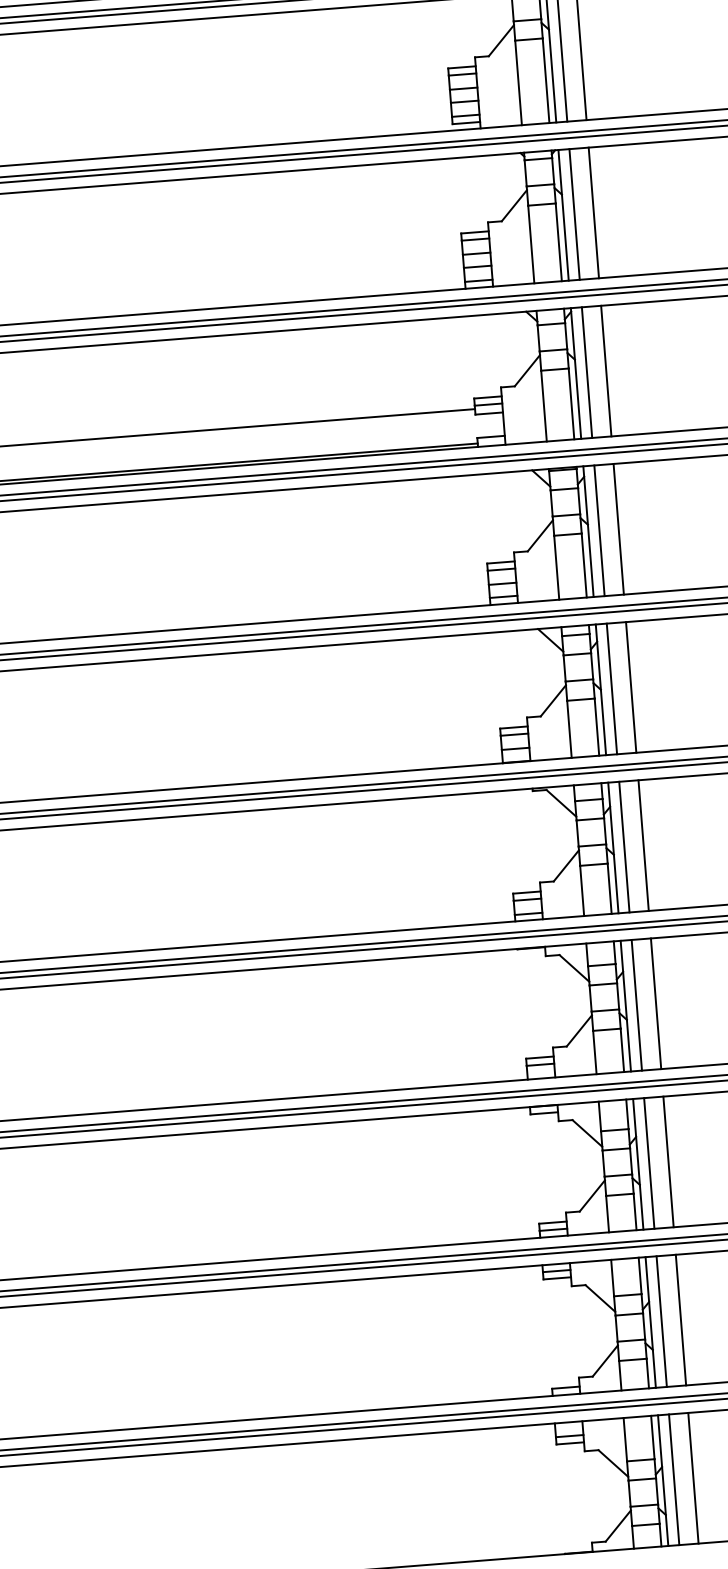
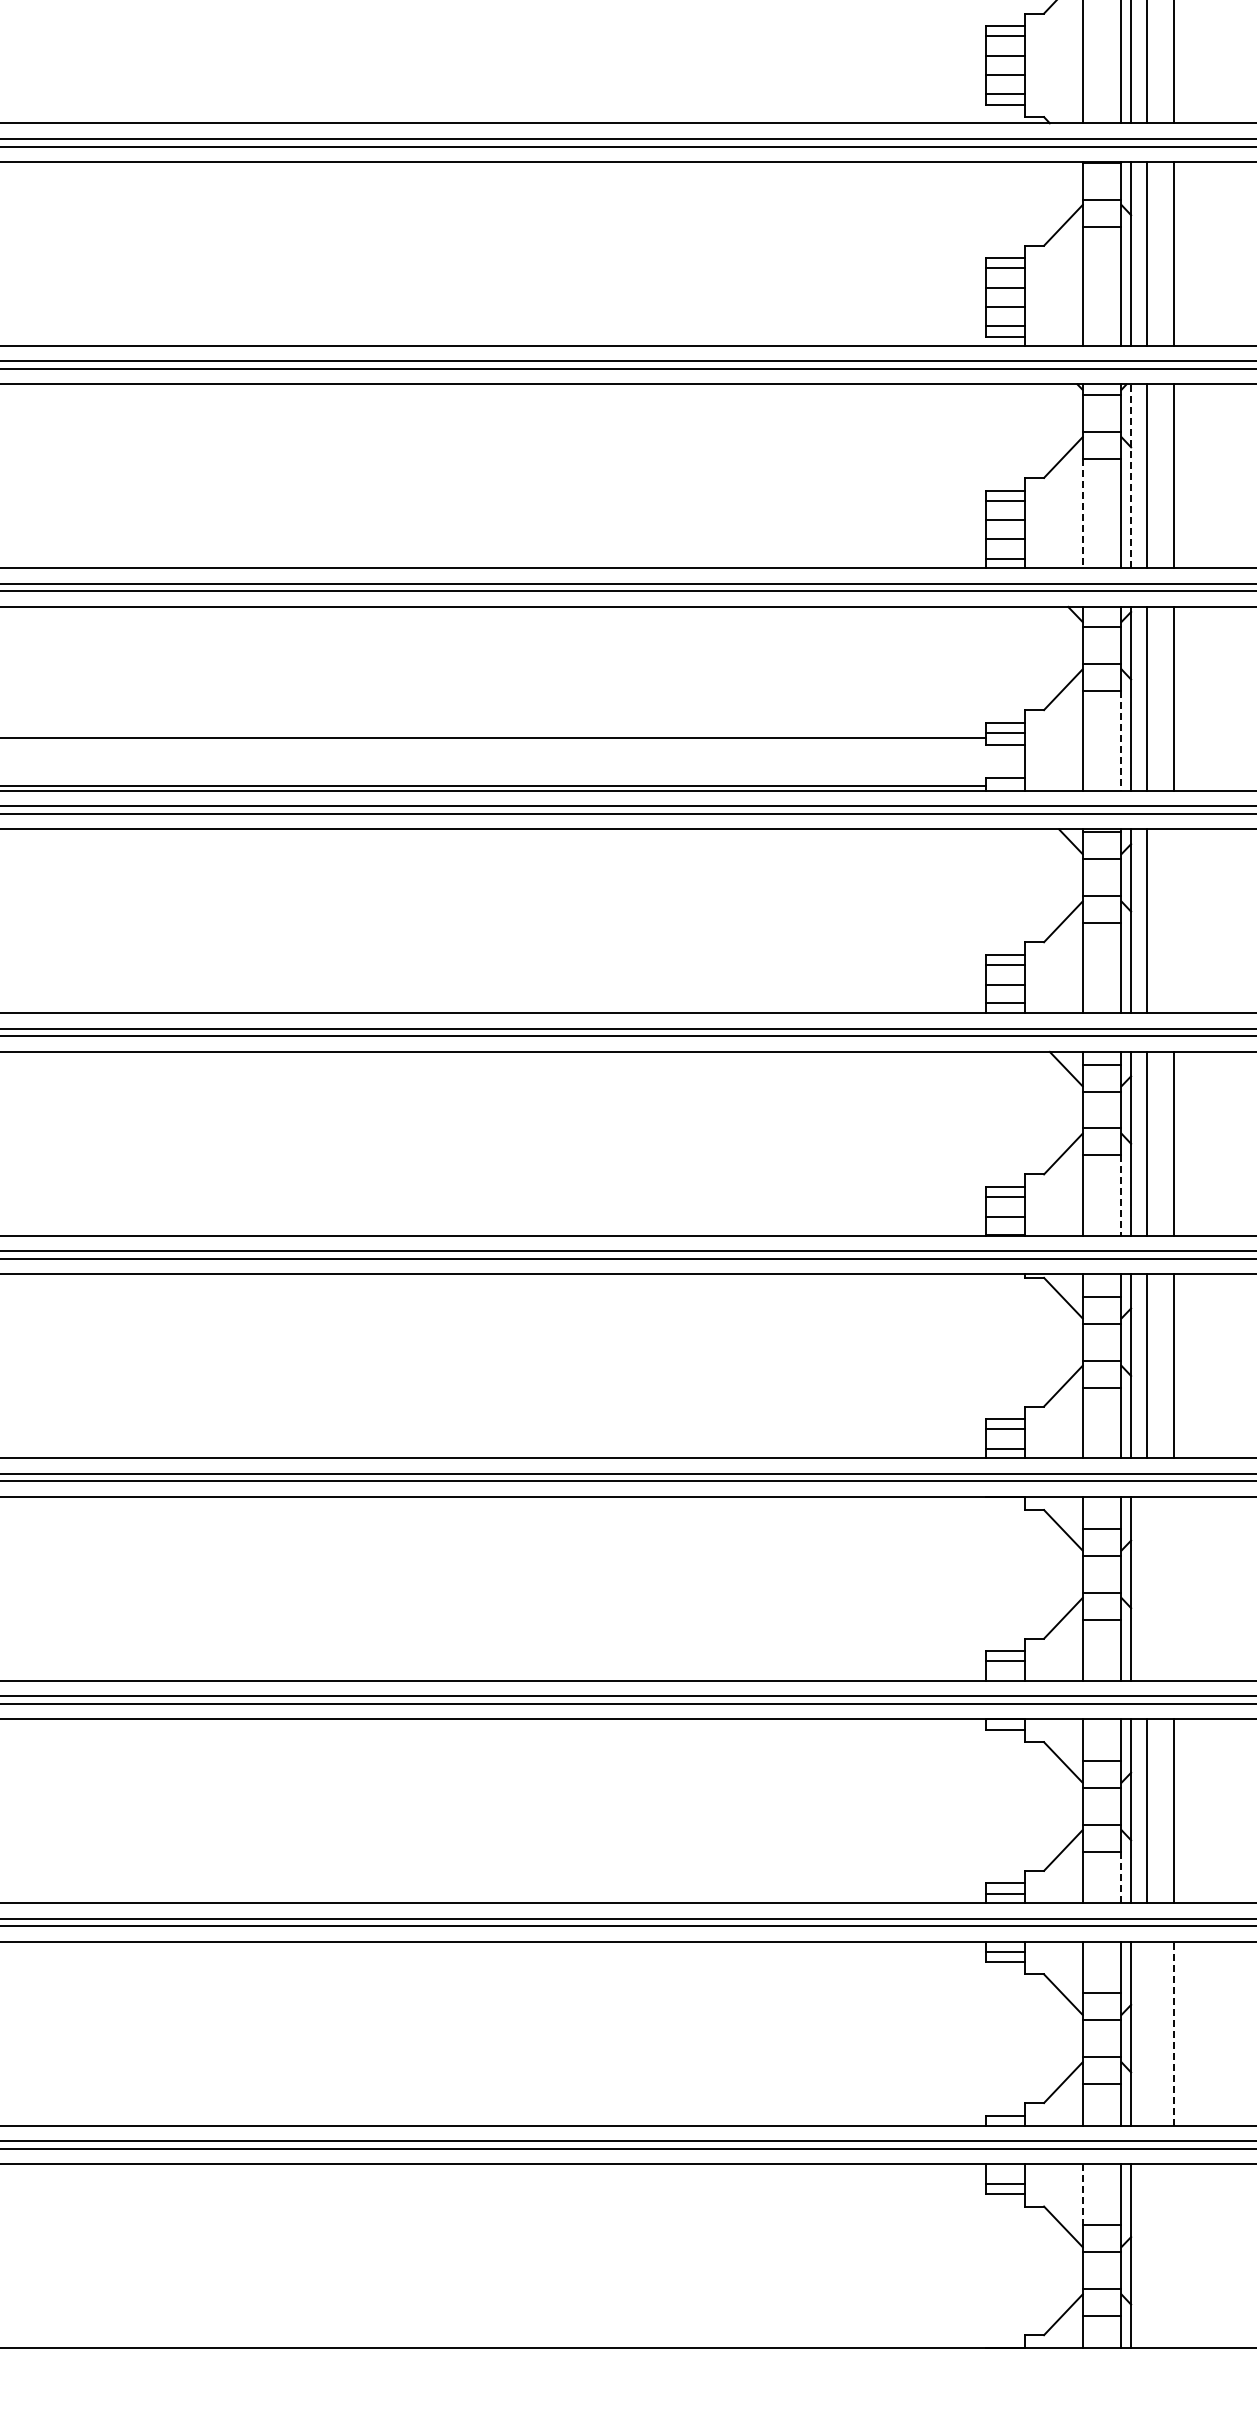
line: (563, 215) -> (1131, 476), solid -> dashed
line: (531, 244) -> (1082, 513), solid -> dashed
line: (571, 403) -> (1121, 740), solid -> dashed
line: (618, 529) -> (1173, 921), removed
line: (597, 727) -> (1121, 1196), solid -> dashed
line: (655, 1003) -> (1173, 1588), removed
line: (636, 1005) -> (1146, 1588), removed
line: (635, 1211) -> (1121, 1877), solid -> dashed
line: (680, 1319) -> (1173, 2033), solid -> dashed
line: (661, 1321) -> (1146, 2033), removed
line: (625, 1440) -> (1082, 2195), solid -> dashed
line: (693, 1478) -> (1173, 2256), removed
line: (674, 1479) -> (1146, 2256), removed

